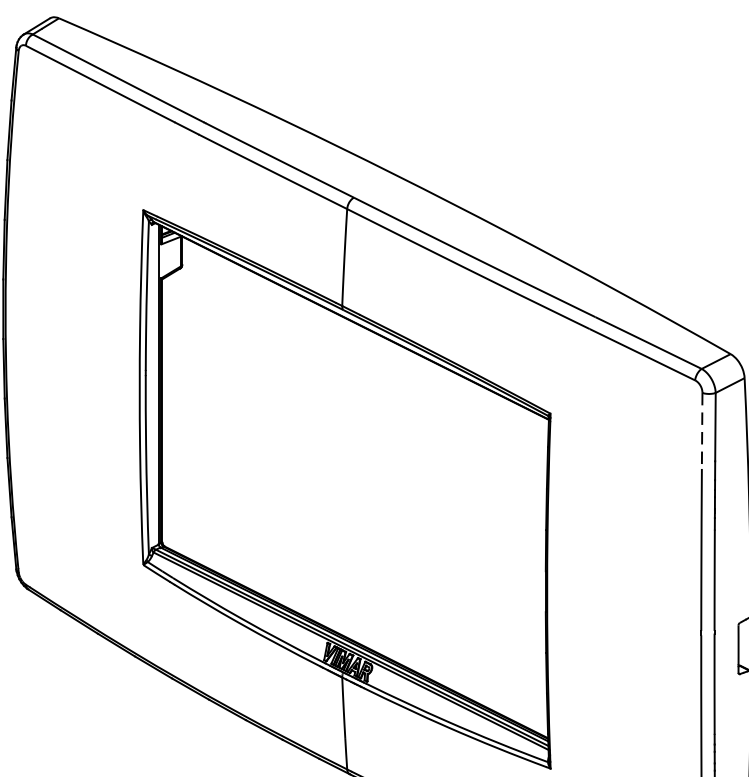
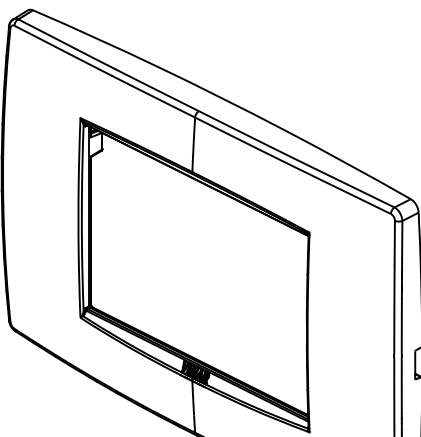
line: (701, 431) -> (394, 242), dashed -> solid

